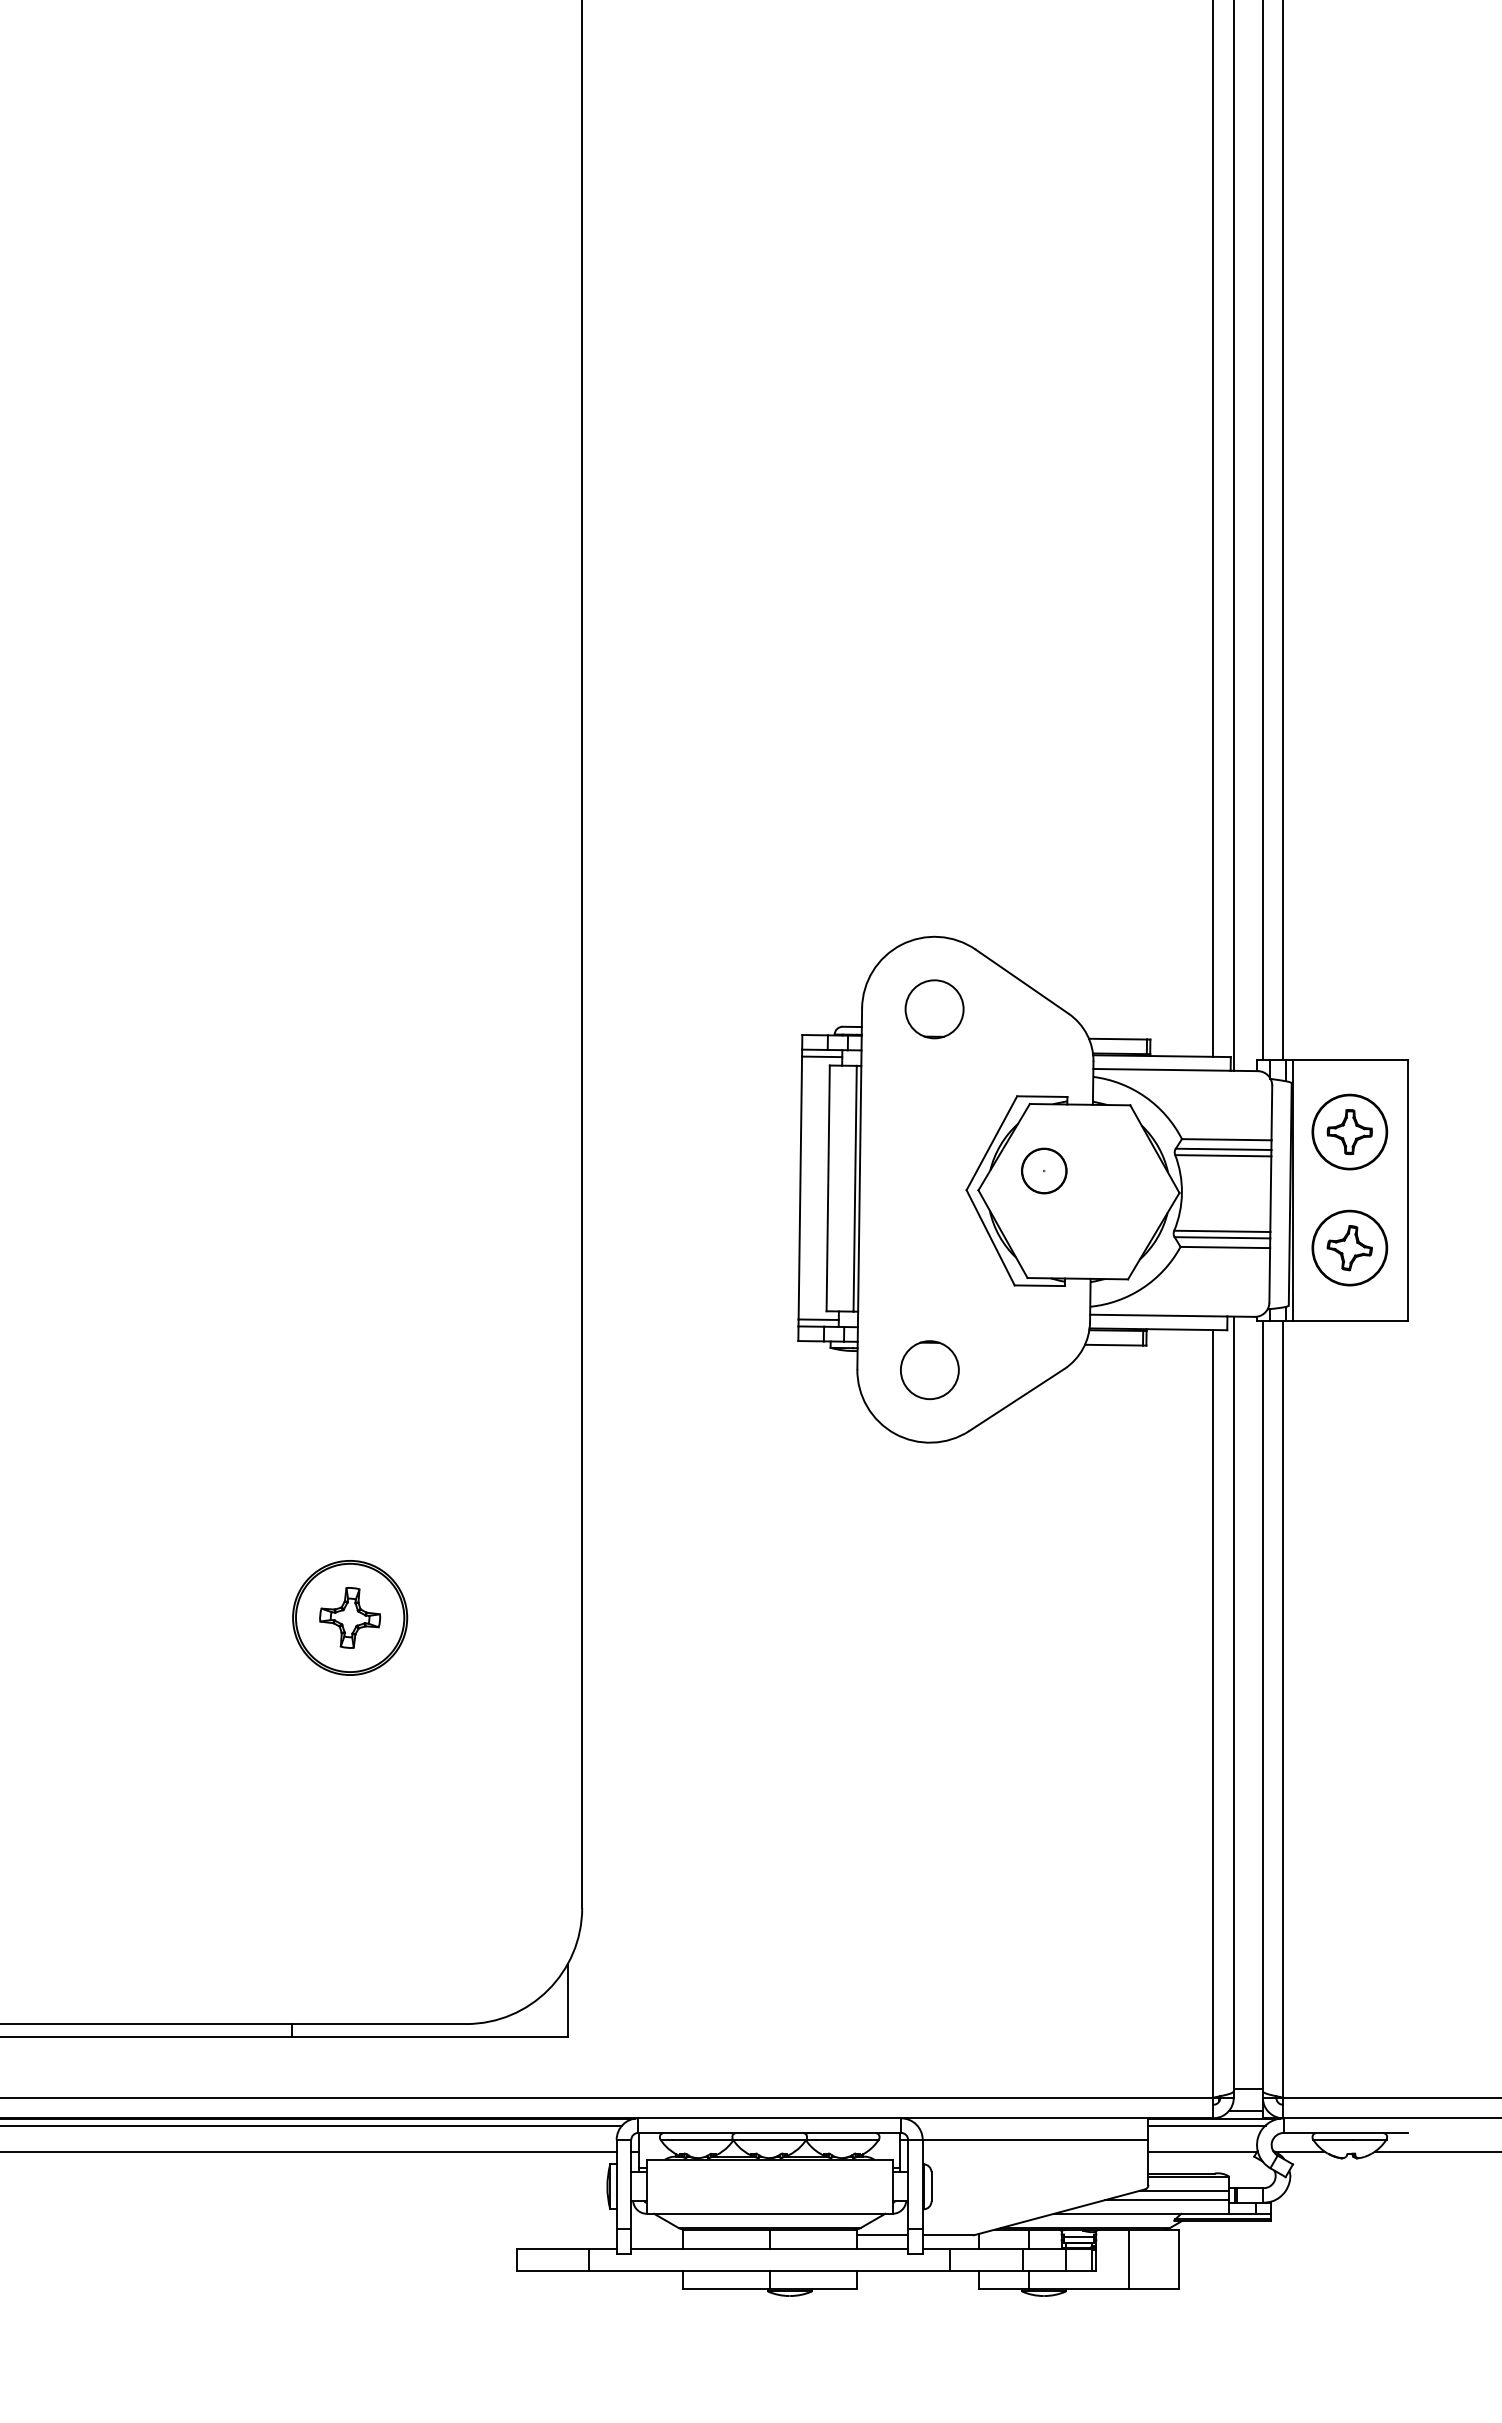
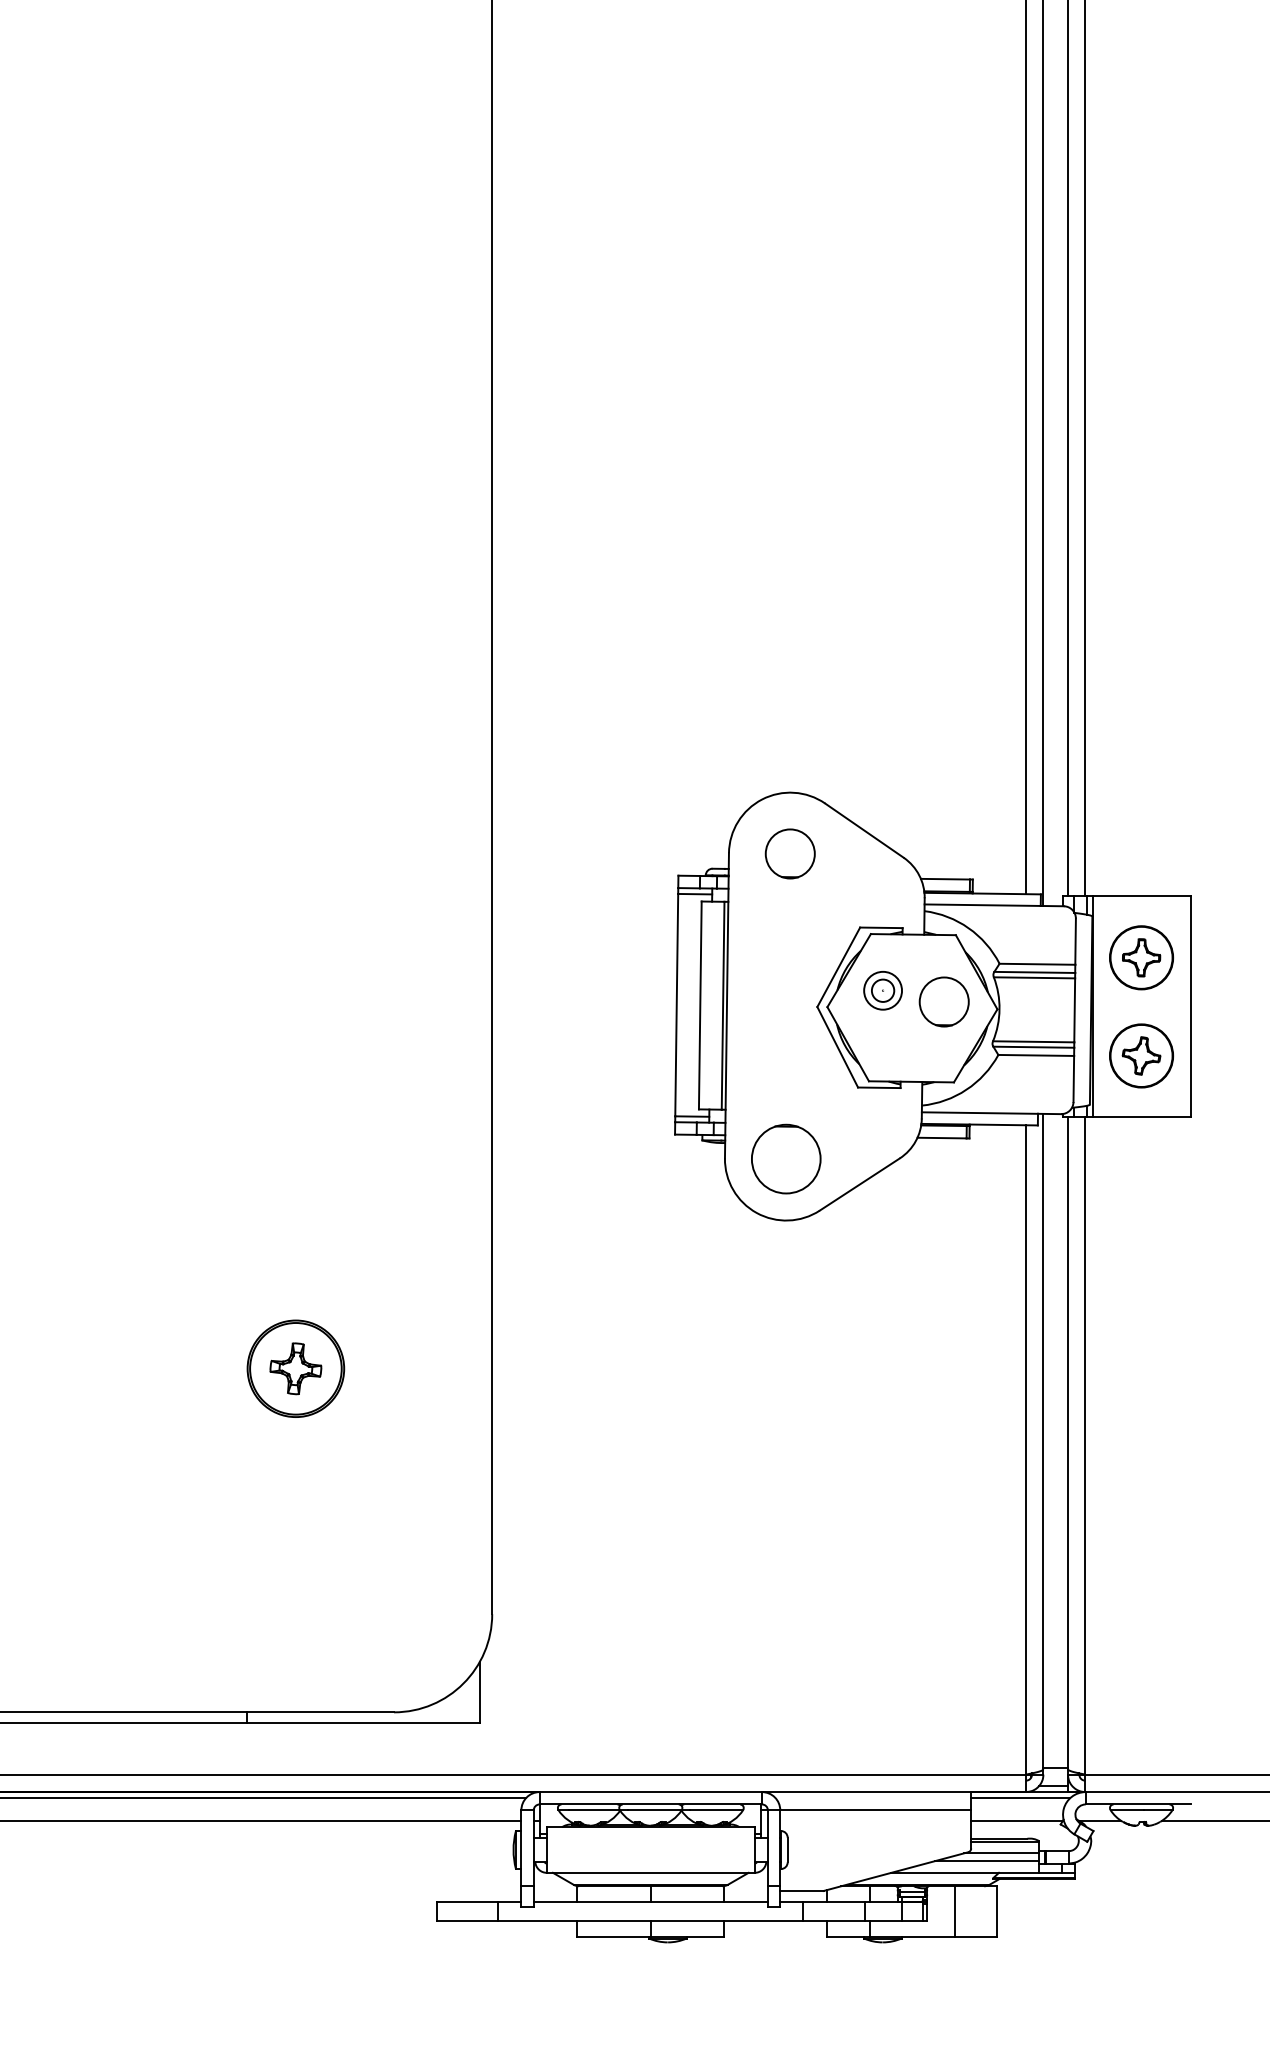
circle: (1044, 1171) -> (883, 991), size x0.6
circle: (1116, 1184) -> (944, 1002), added
circle: (929, 1370) -> (785, 1159), size x1.4
line: (882, 2235) -> (746, 1891), removed

